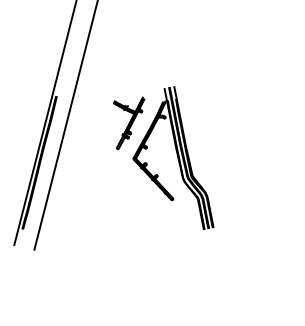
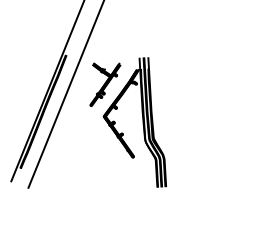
part: (176, 155) -> (142, 118), moved

